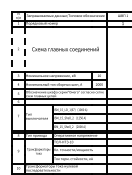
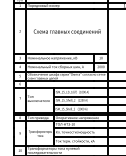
line: (12, 49) -> (14, 31), dashed -> solid
line: (24, 49) -> (26, 31), dashed -> solid

